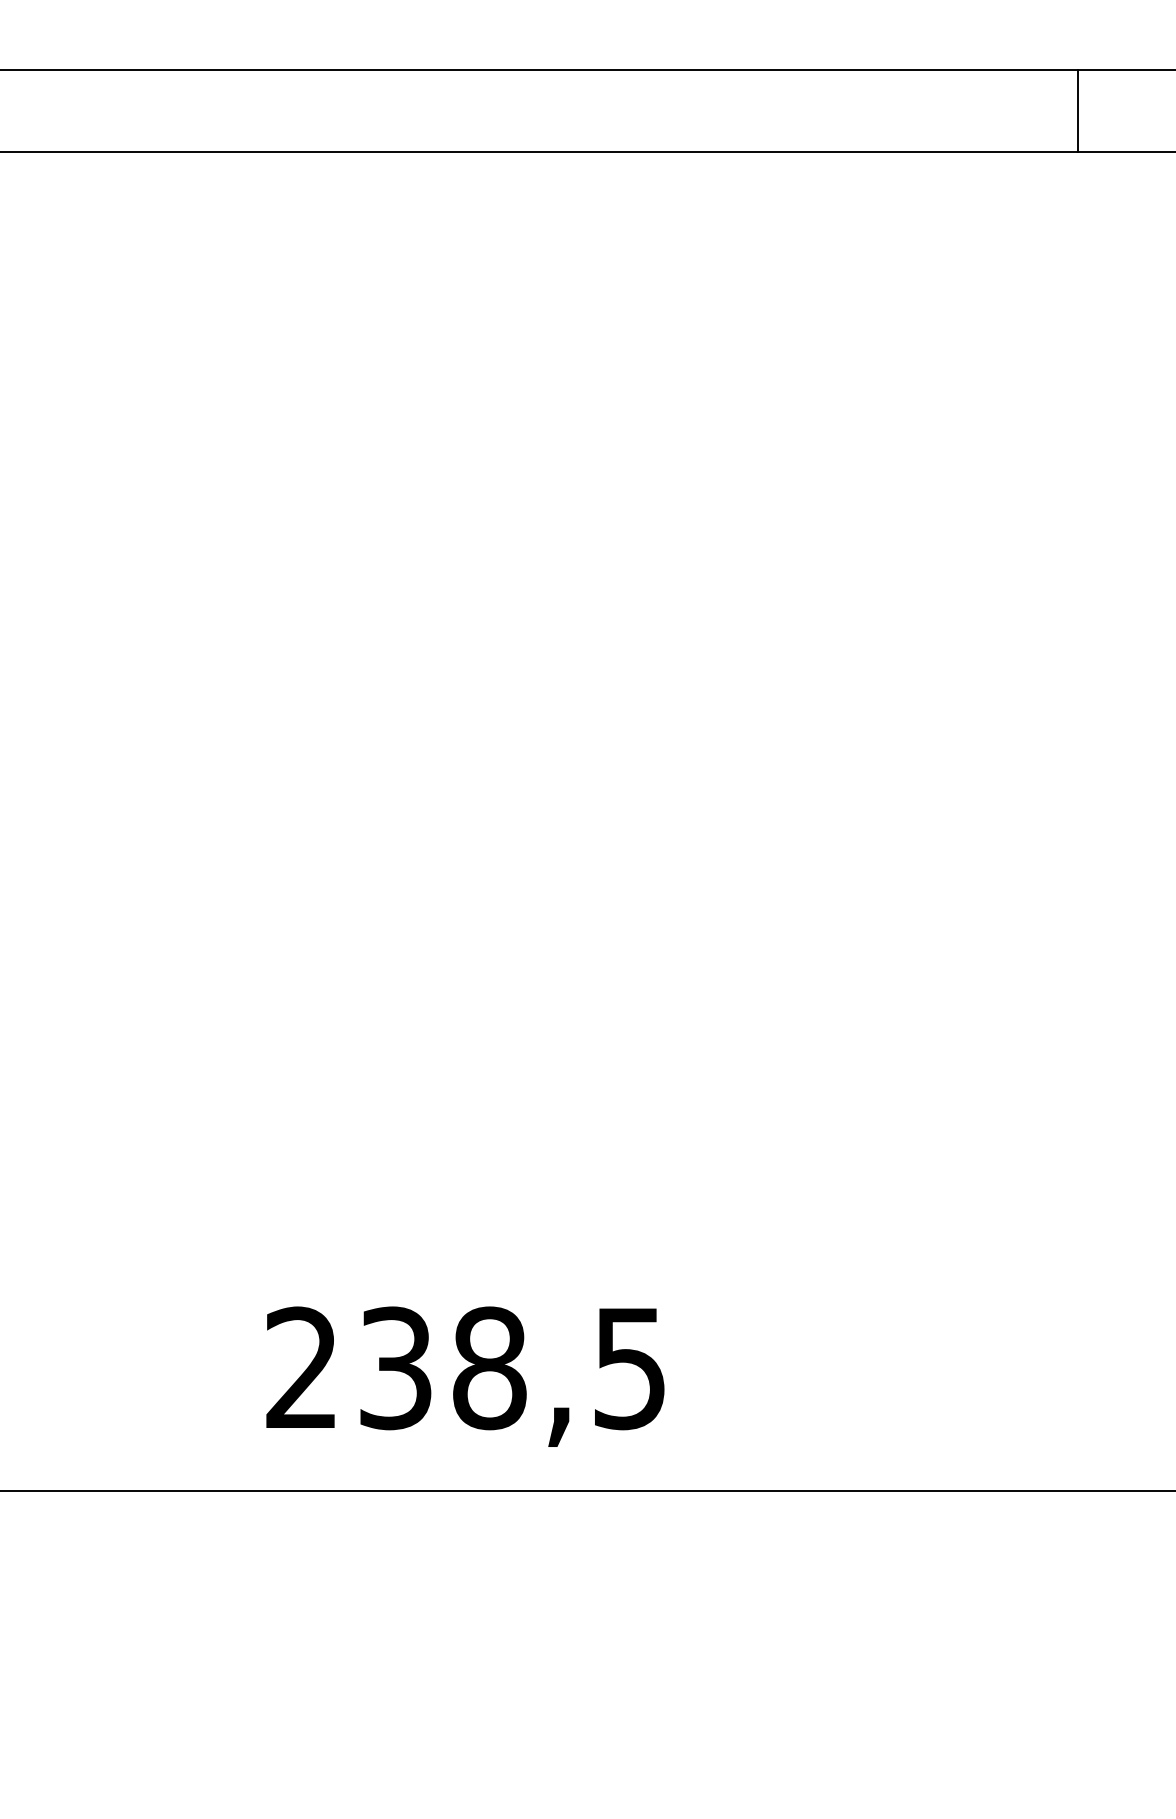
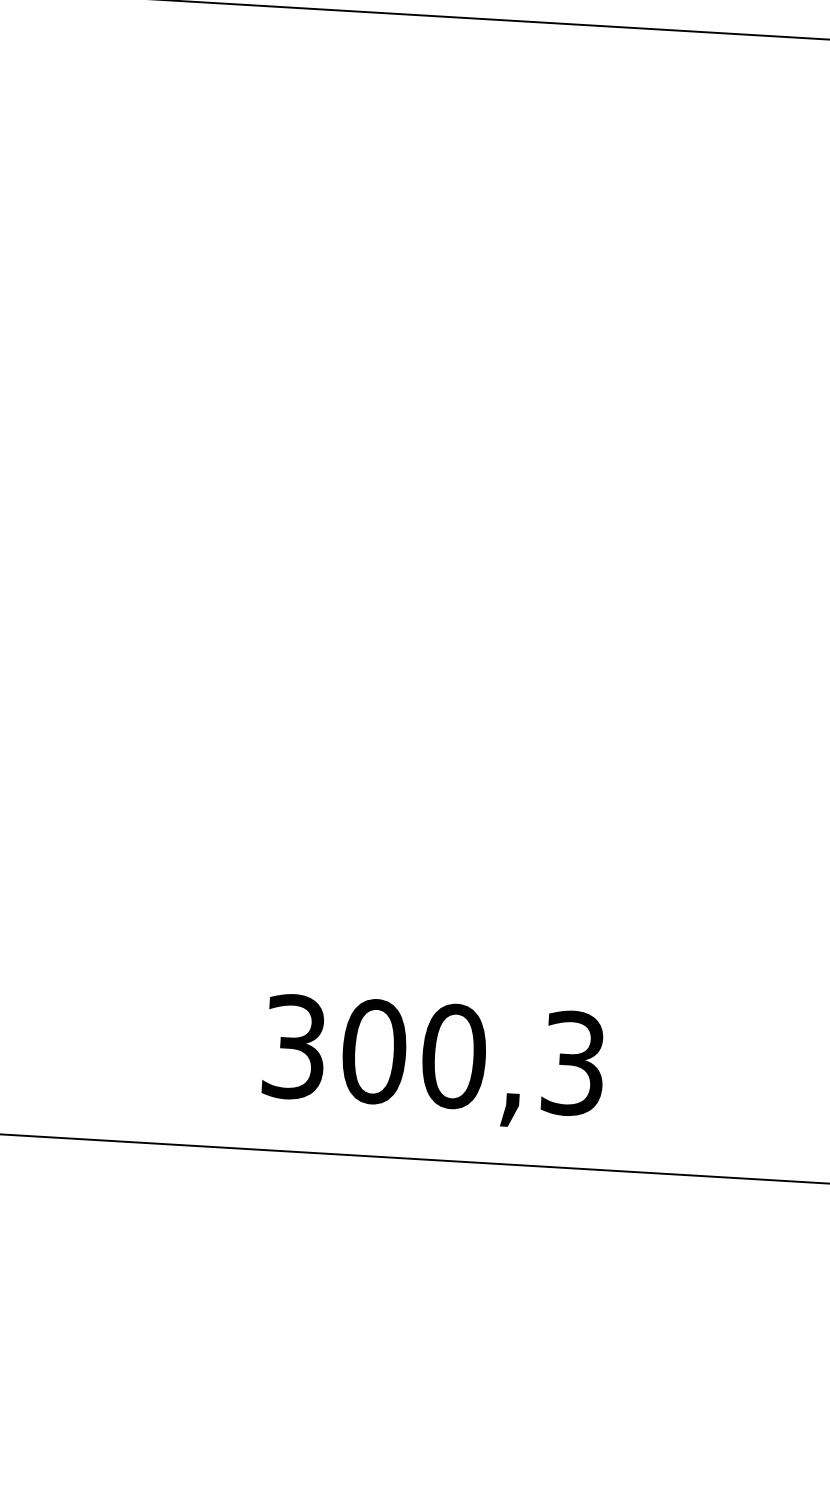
text: (465, 1368) -> (433, 1055), 238,5 -> 300,3

